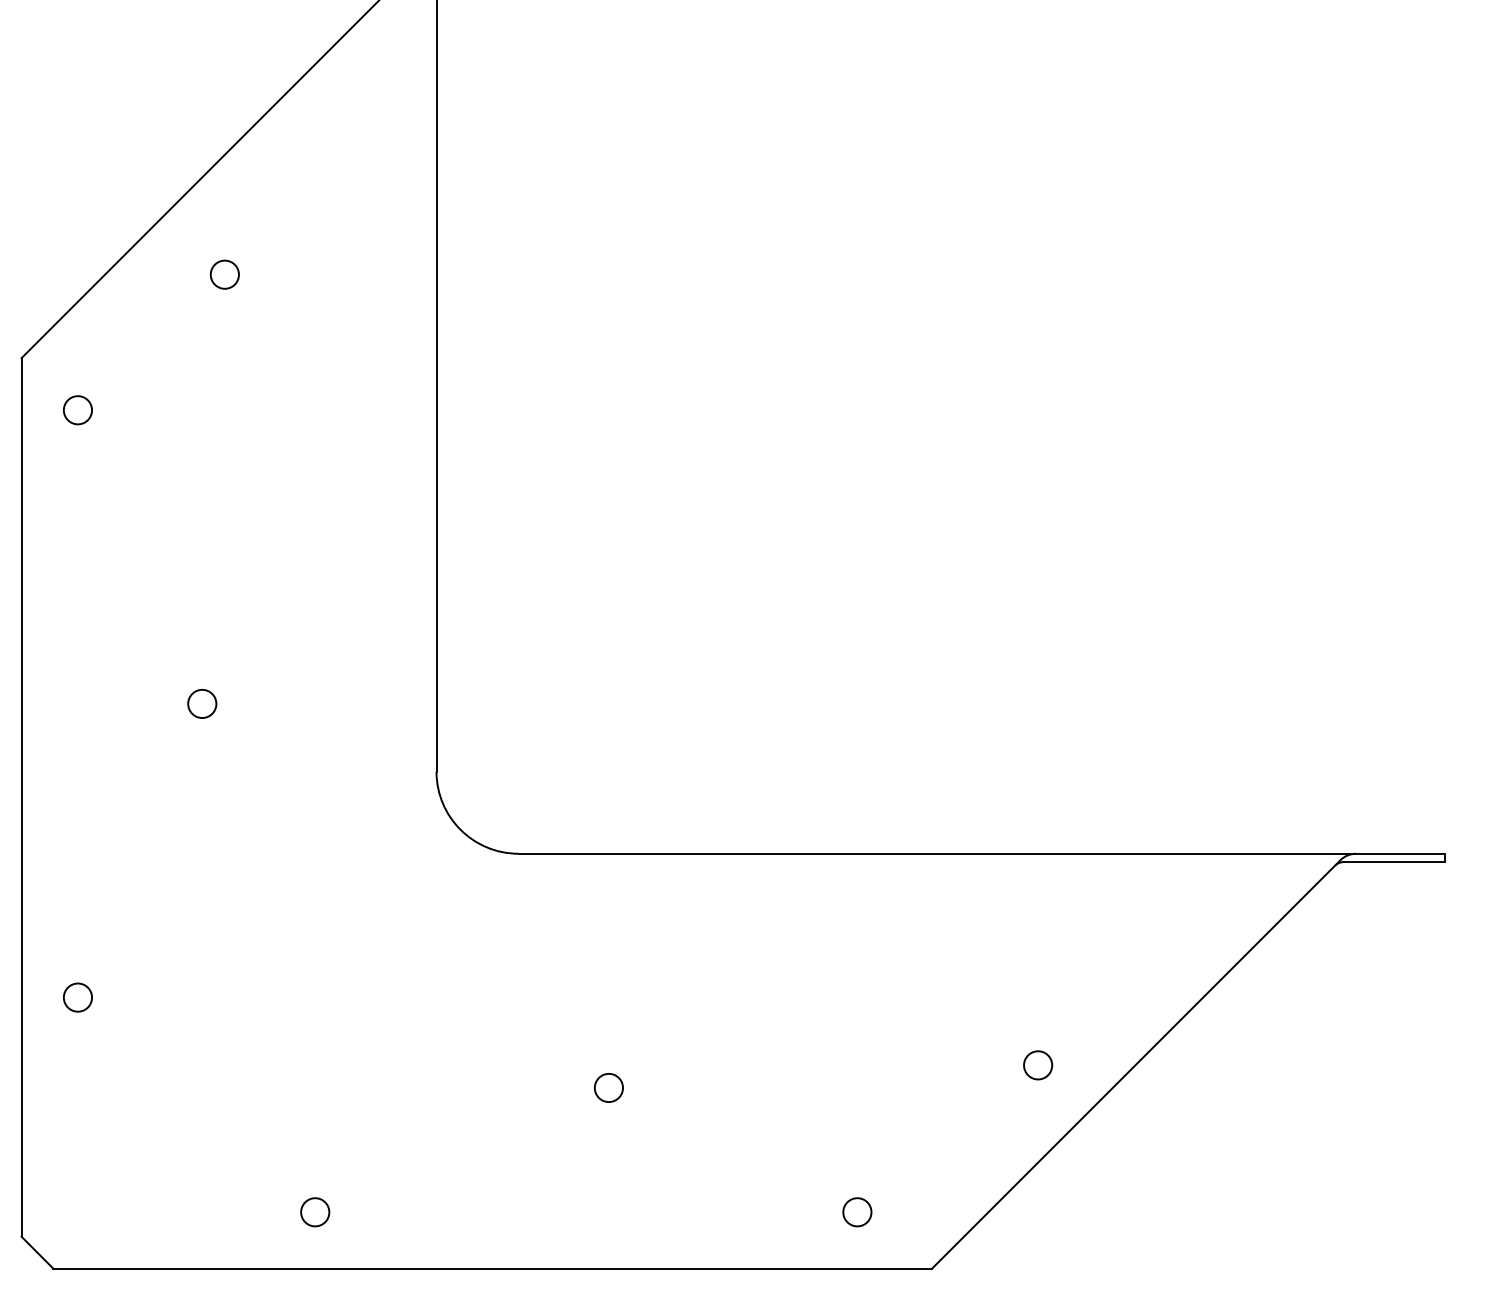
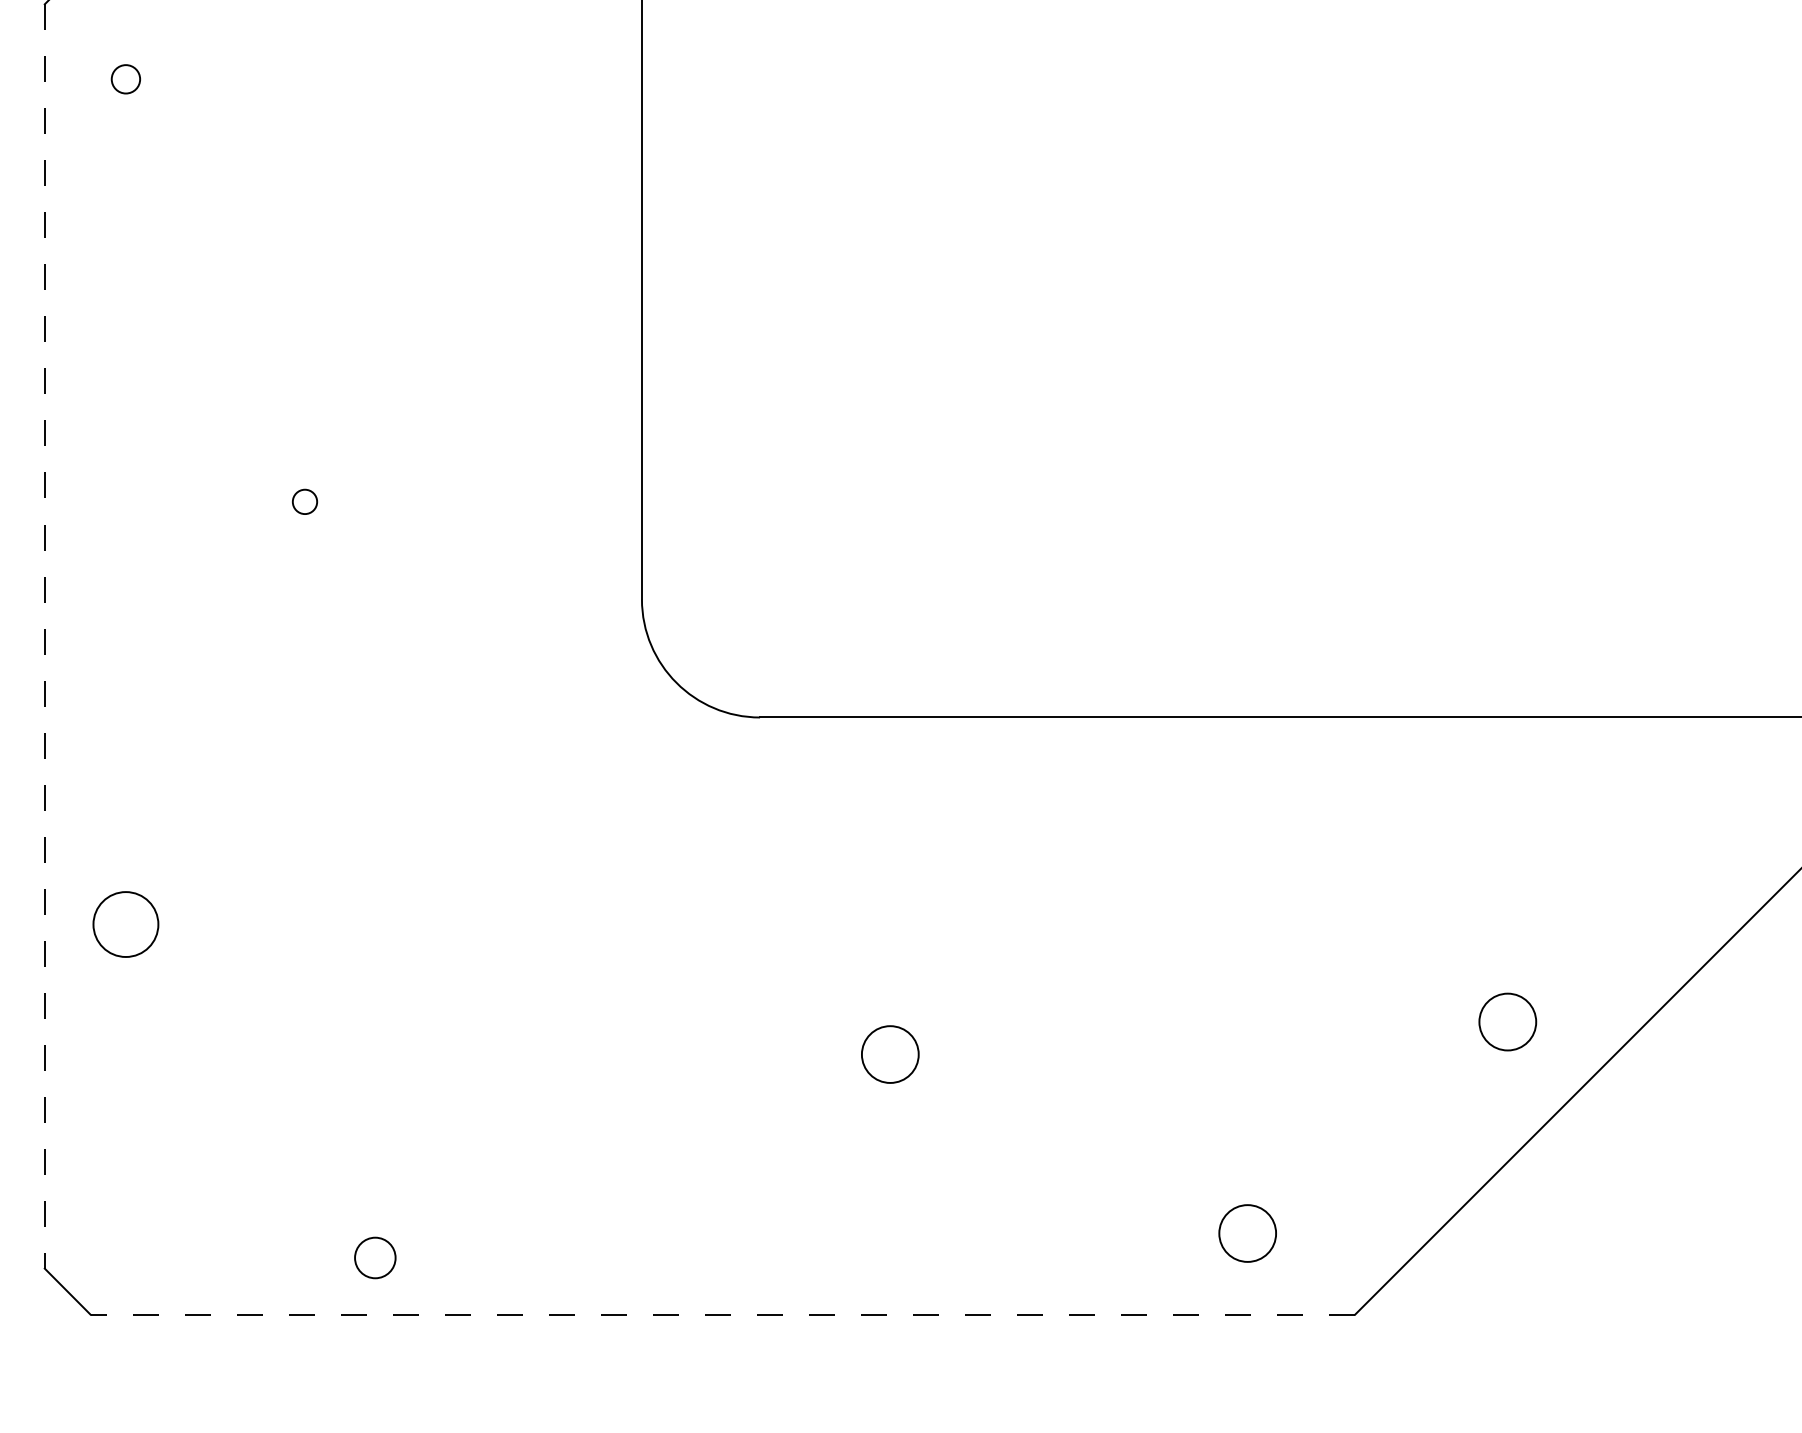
circle: (77, 410) -> (125, 79), size x0.7
circle: (202, 703) -> (305, 501), size x0.6
line: (21, 797) -> (44, 636), solid -> dashed
circle: (77, 997) -> (125, 924), size x1.6
circle: (1038, 1065) -> (1508, 1022), size x1.4
circle: (608, 1087) -> (889, 1053), size x1.4
circle: (315, 1212) -> (375, 1258), moved
circle: (857, 1212) -> (1247, 1233), size x1.4
line: (492, 1268) -> (722, 1314), solid -> dashed

